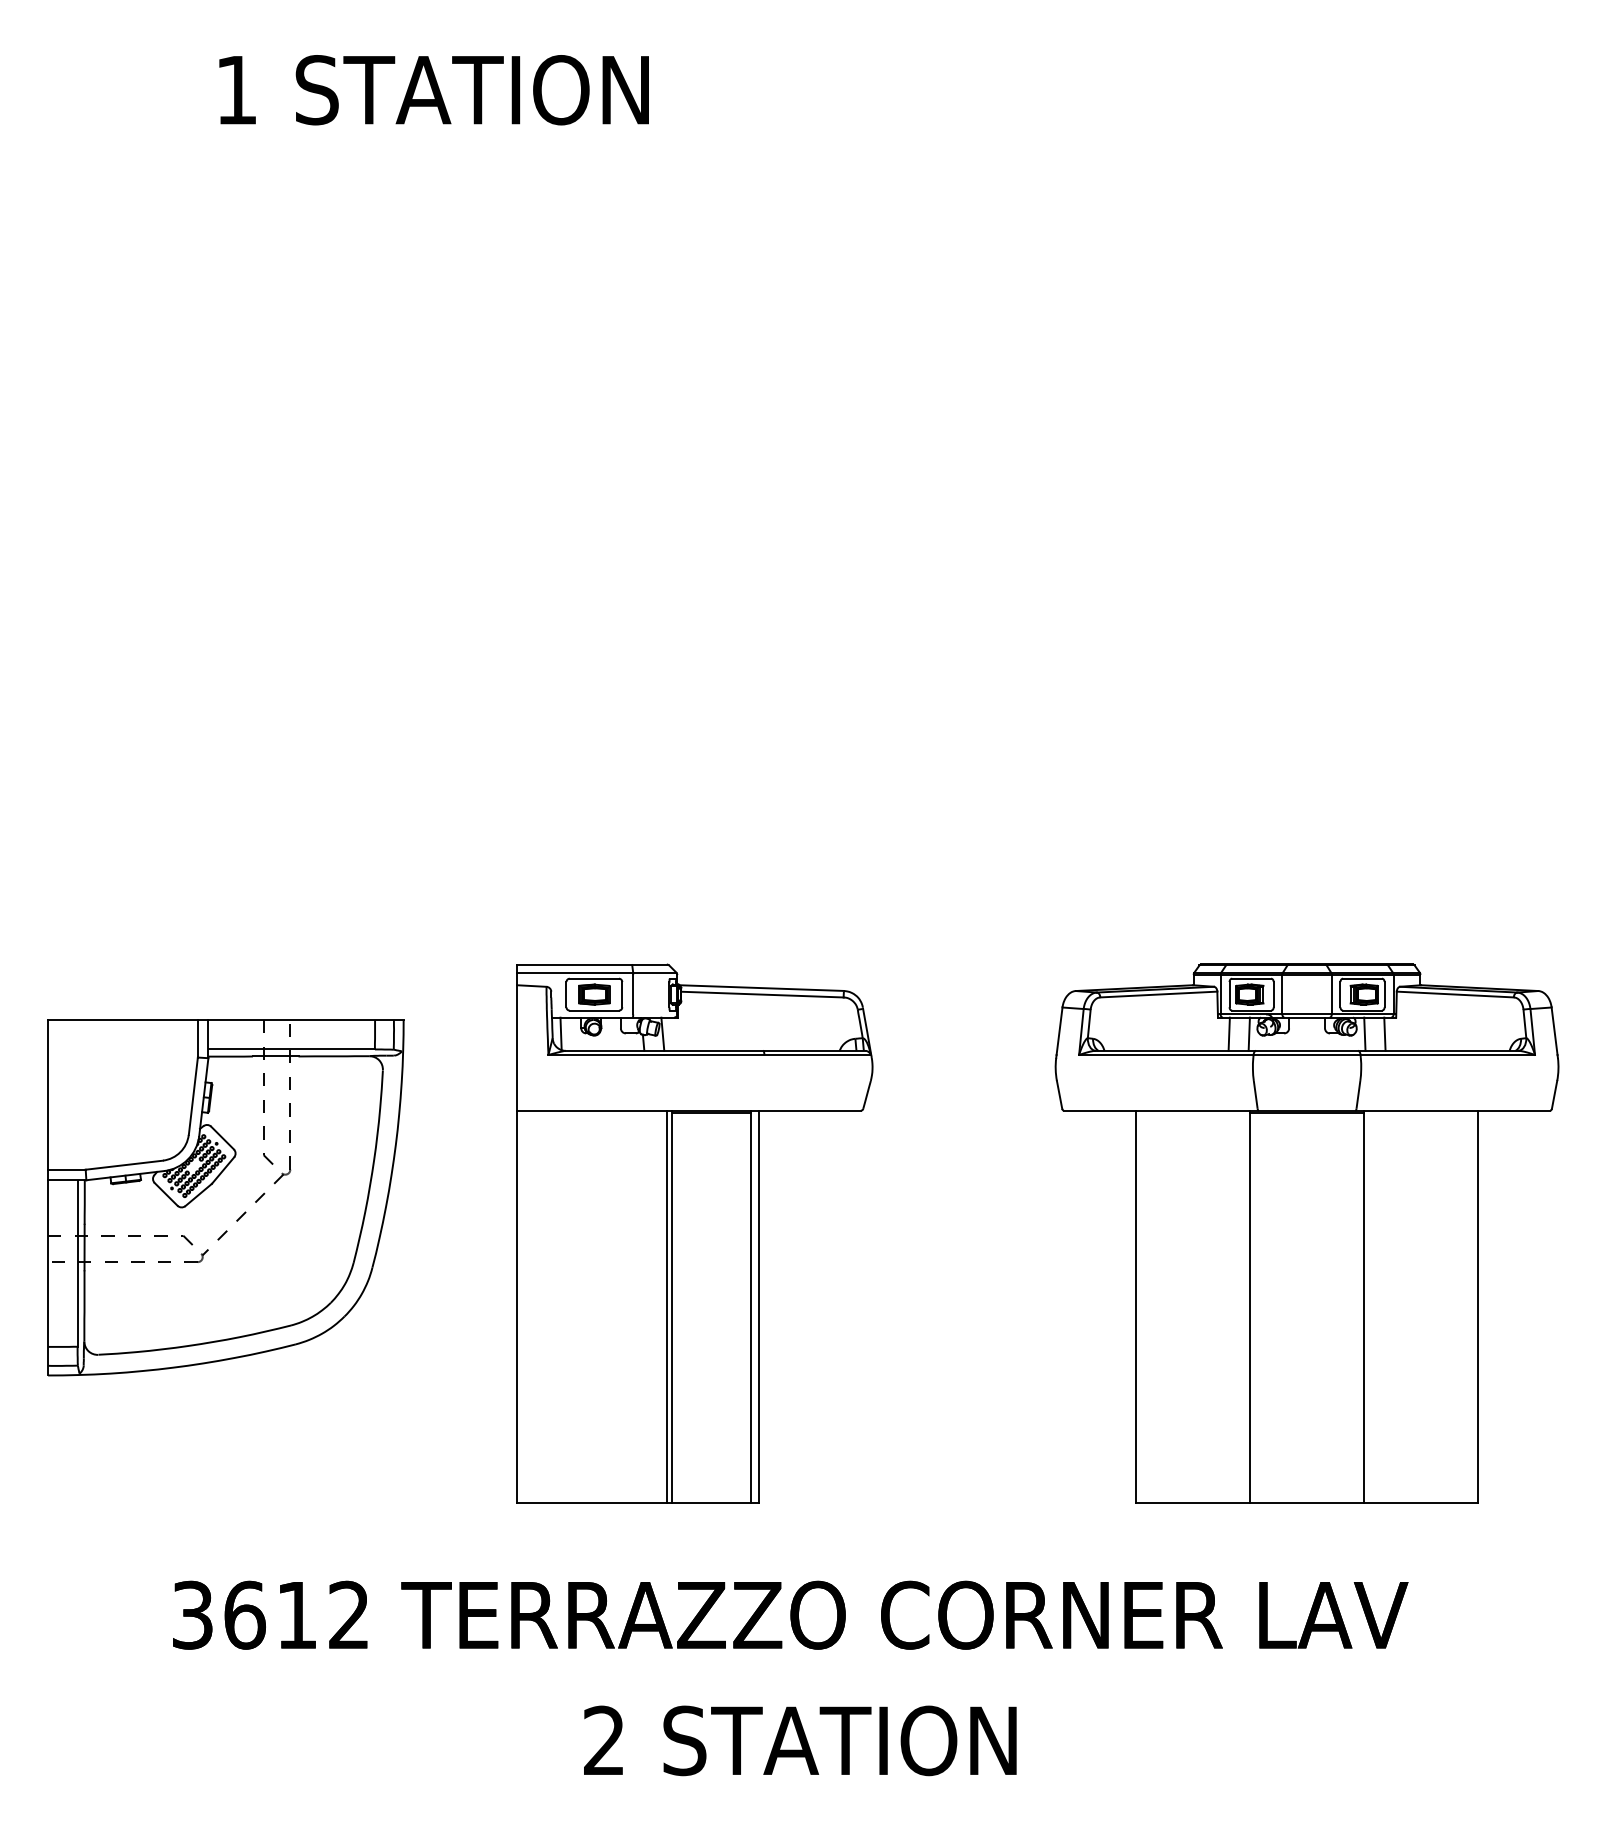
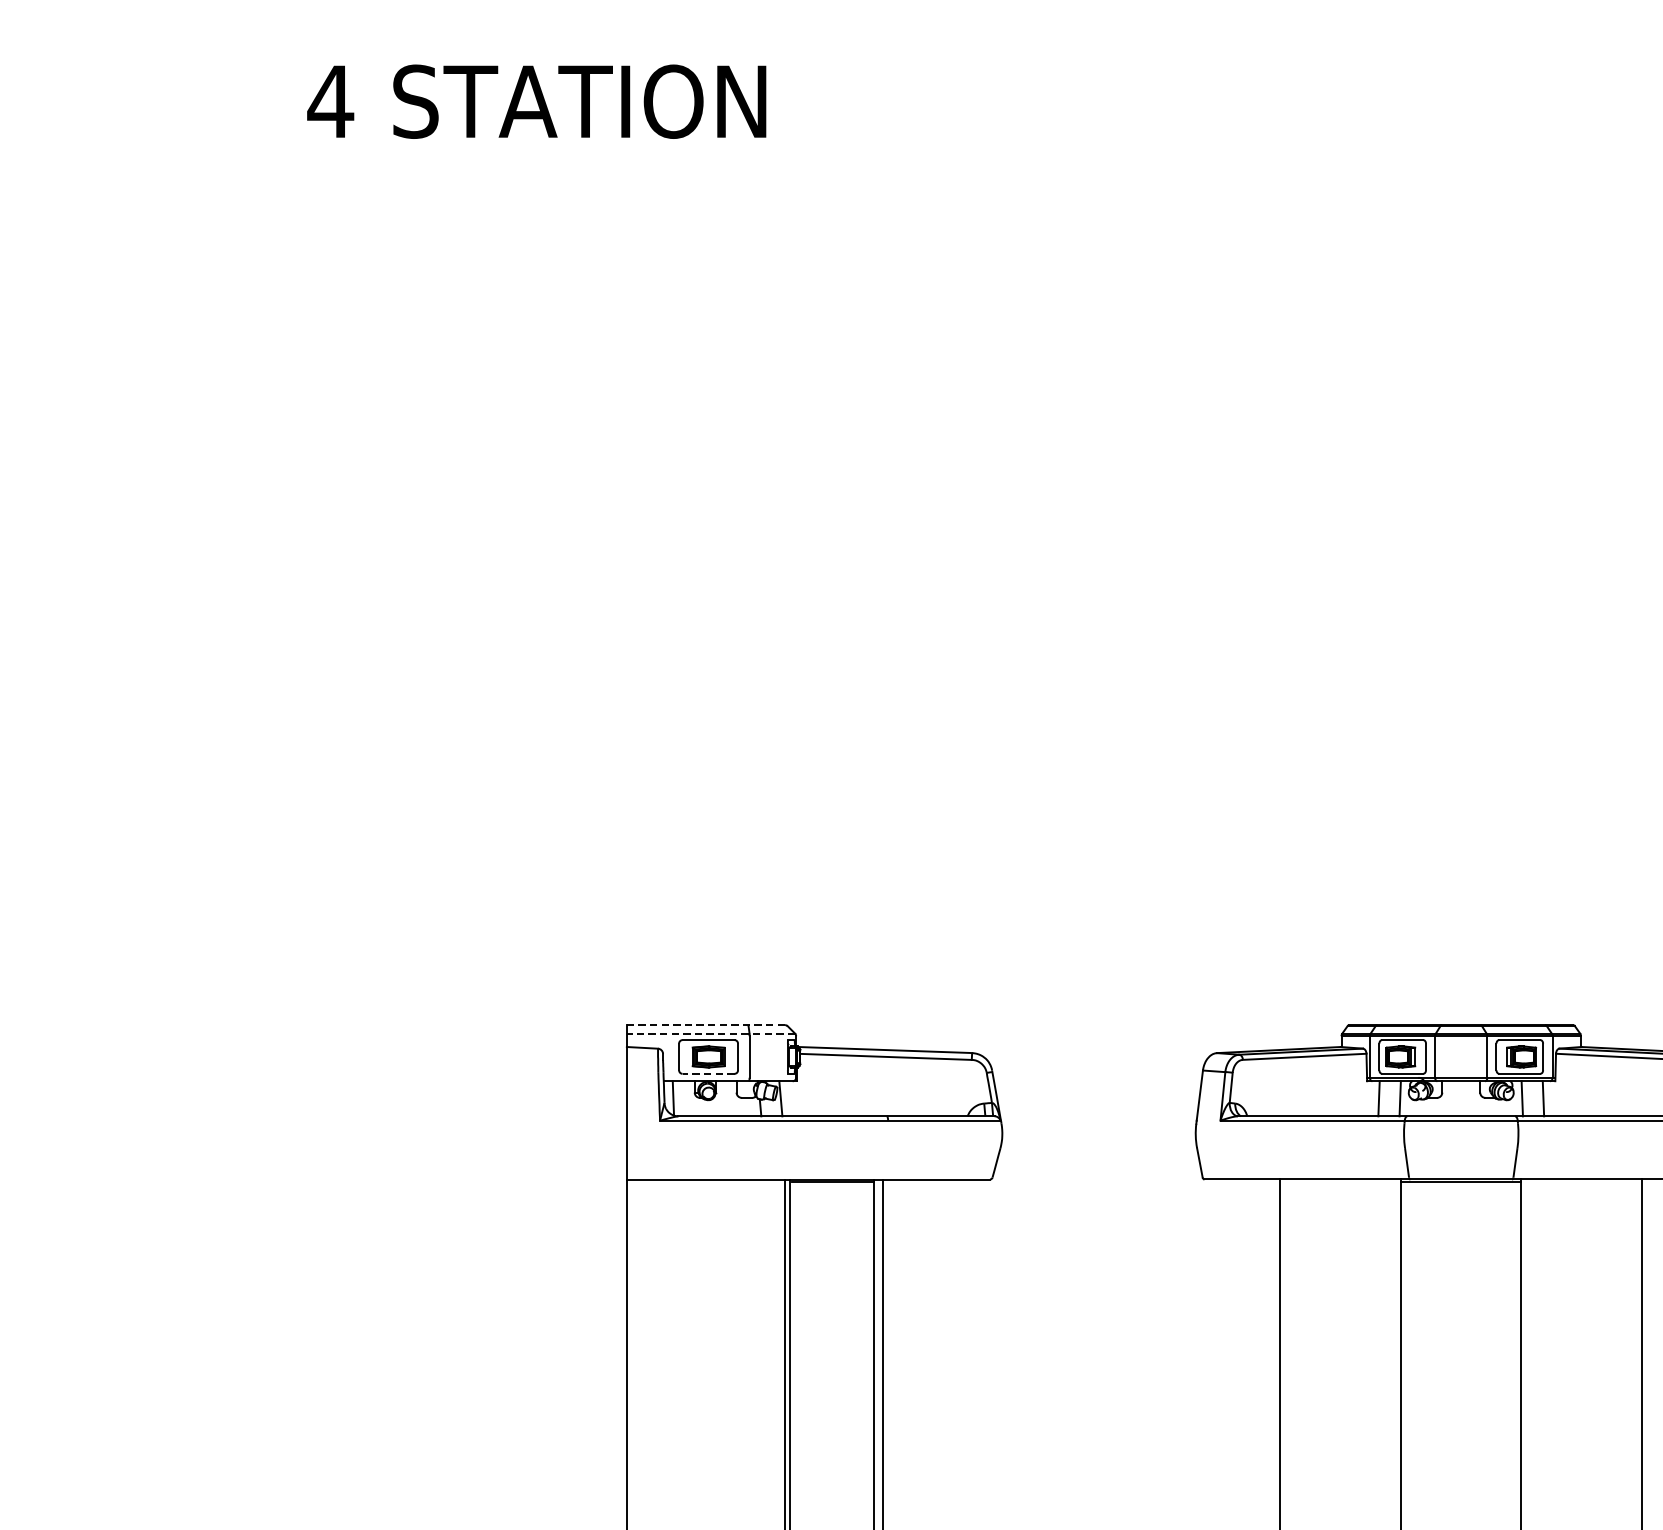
text: (236, 90) -> (330, 102), 1 -> 4
line: (591, 964) -> (705, 1025), solid -> dashed
line: (596, 972) -> (710, 1033), solid -> dashed
line: (594, 1010) -> (708, 1073), solid -> dashed
part: (225, 1197) -> (318, 1271), removed

